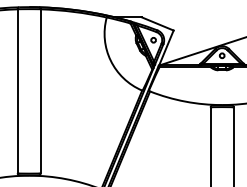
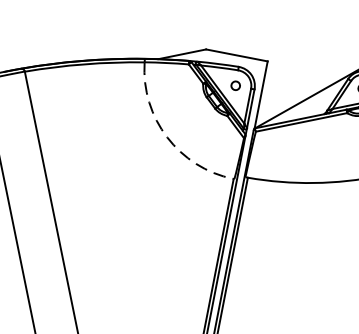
arc: (110, 60) -> (166, 137), solid -> dashed

